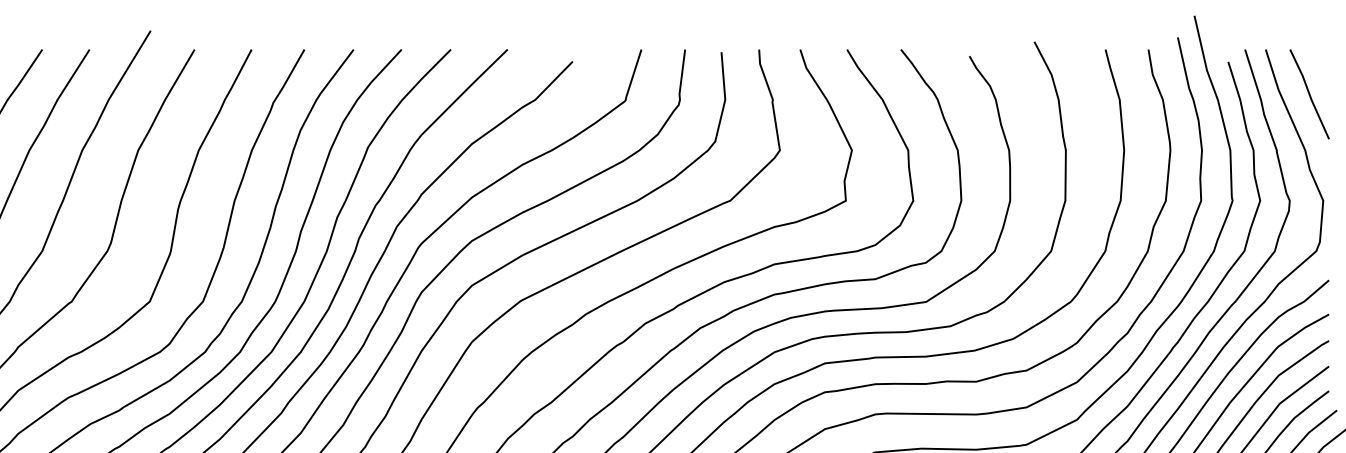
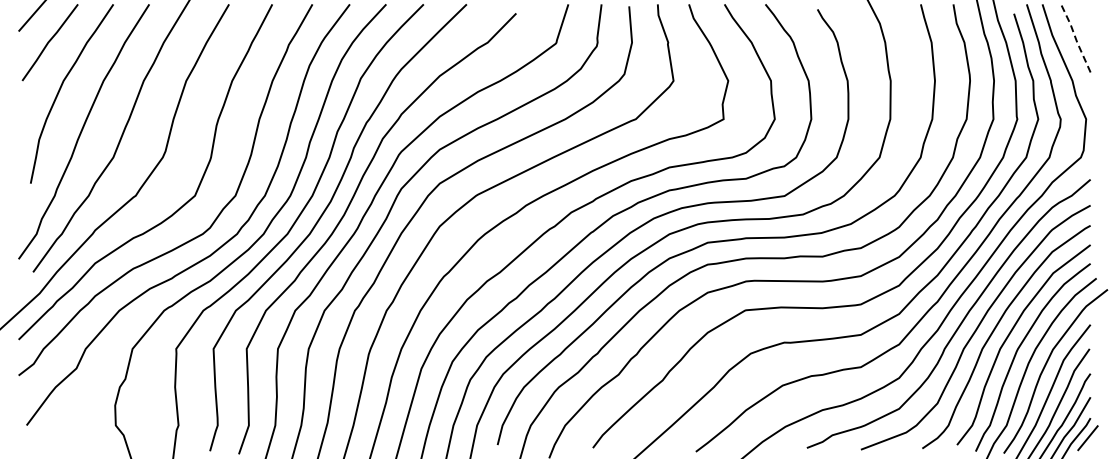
line: (1309, 94) -> (1075, 38), solid -> dashed

